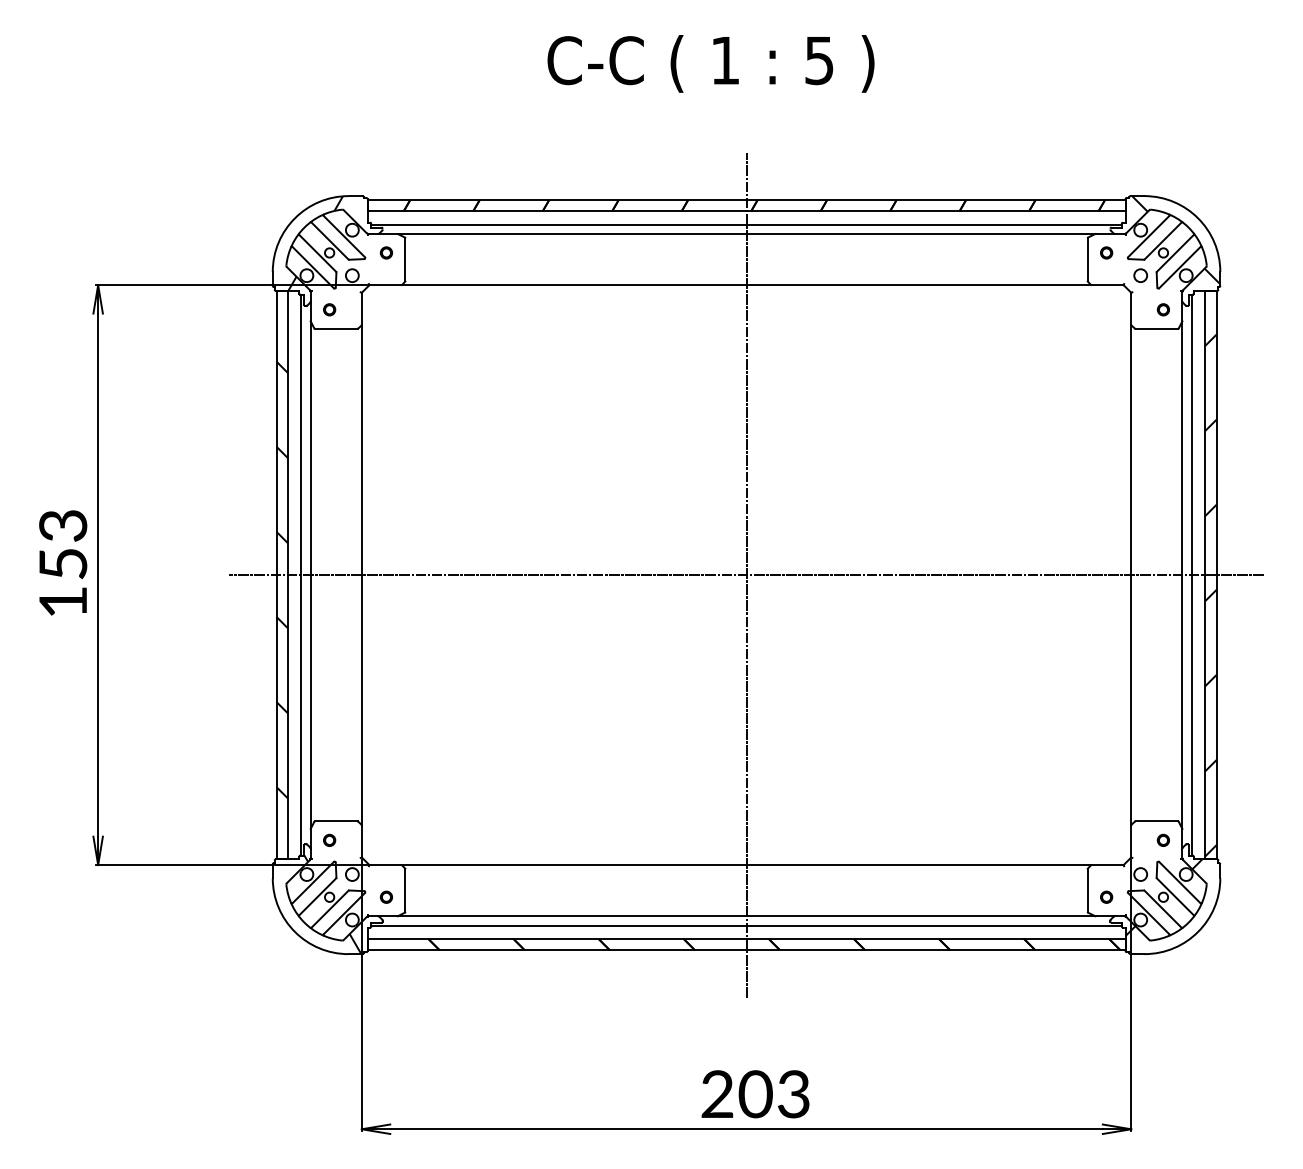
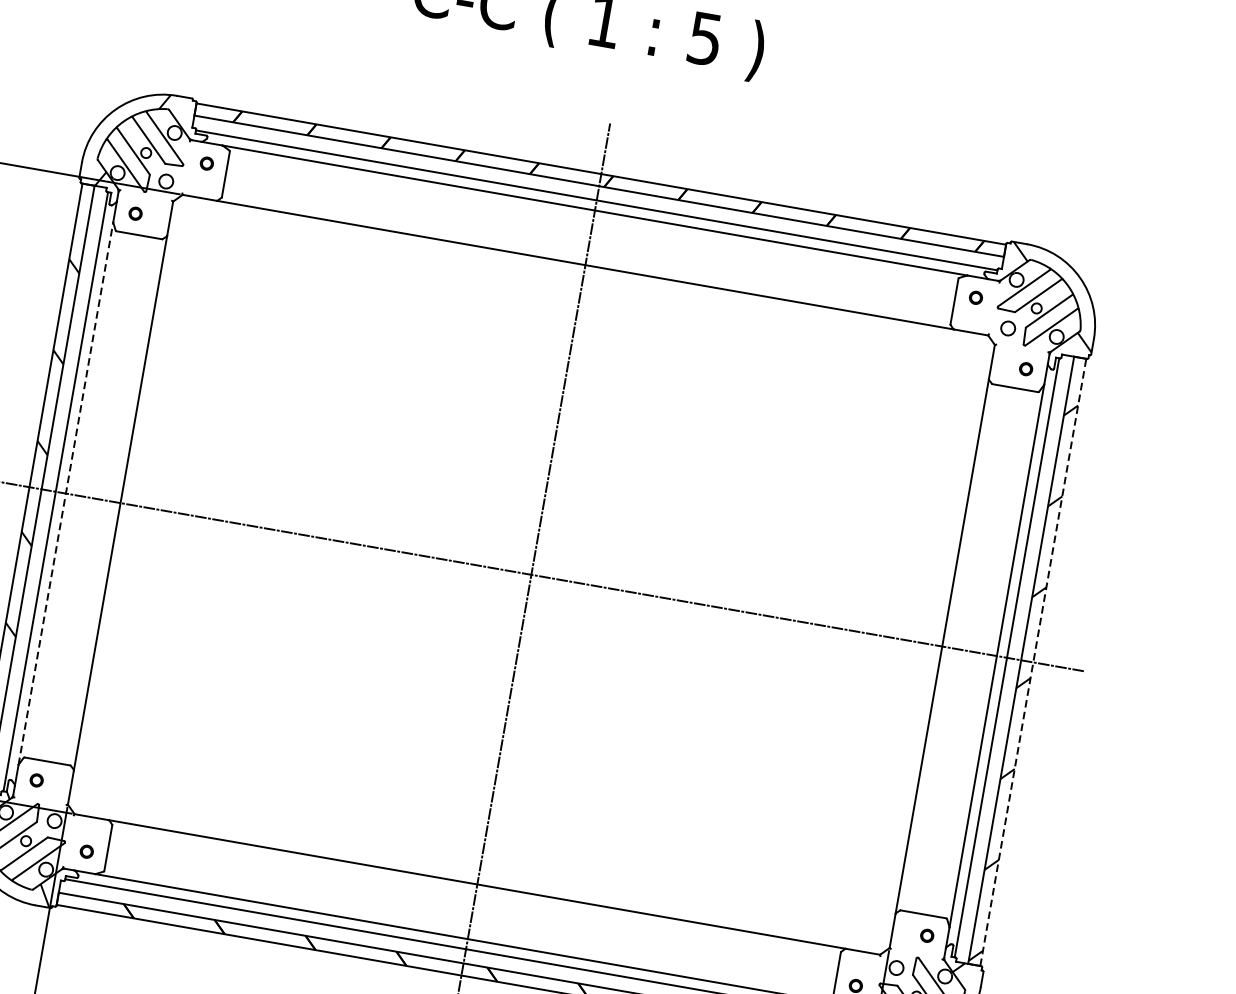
line: (310, 574) -> (65, 492), solid -> dashed
line: (1216, 574) -> (1033, 661), solid -> dashed

